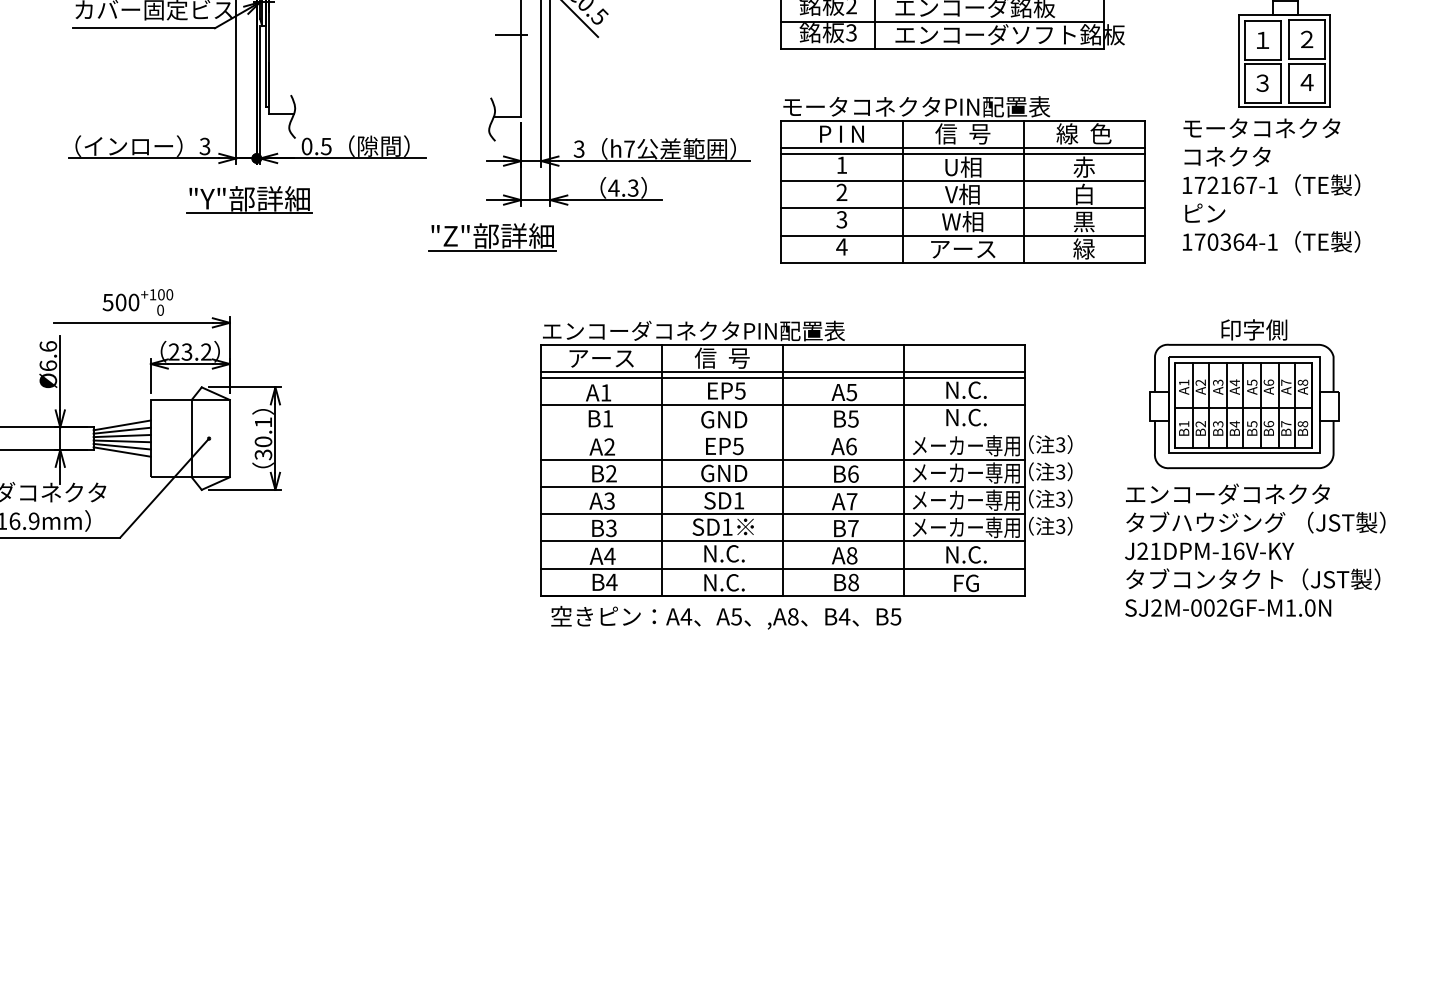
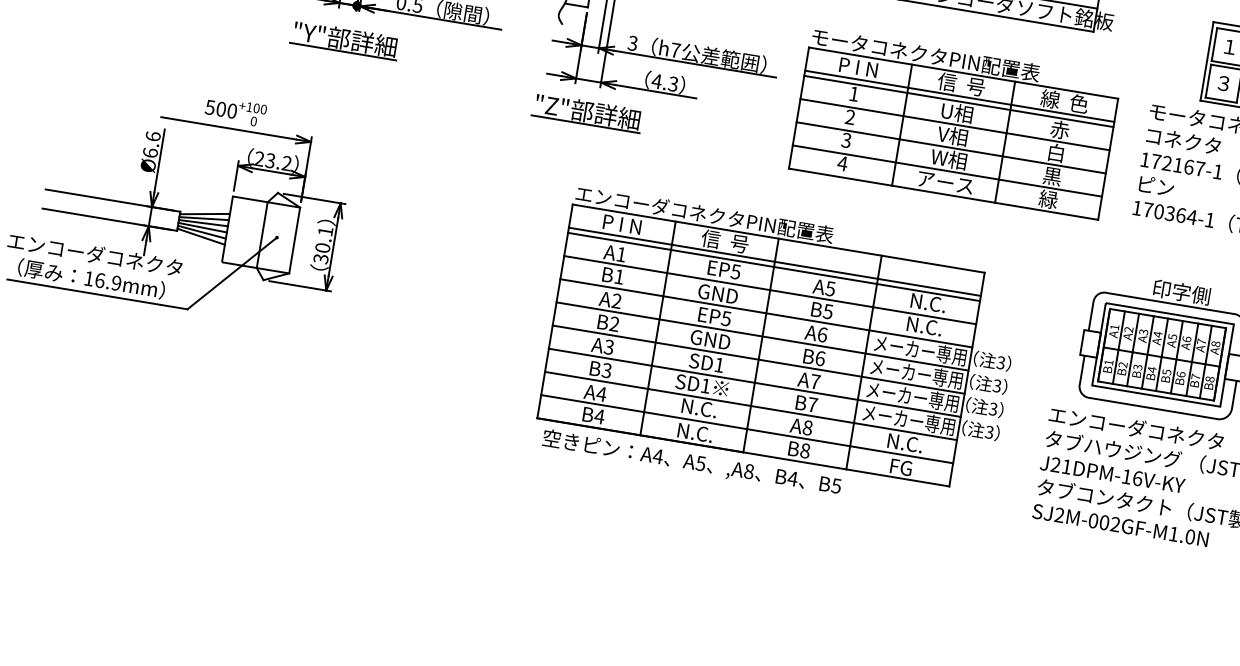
part: (492, 237) -> (587, 113), moved
text: (601, 358) -> (622, 224), アース -> P I N
line: (783, 432) -> (766, 313), added

